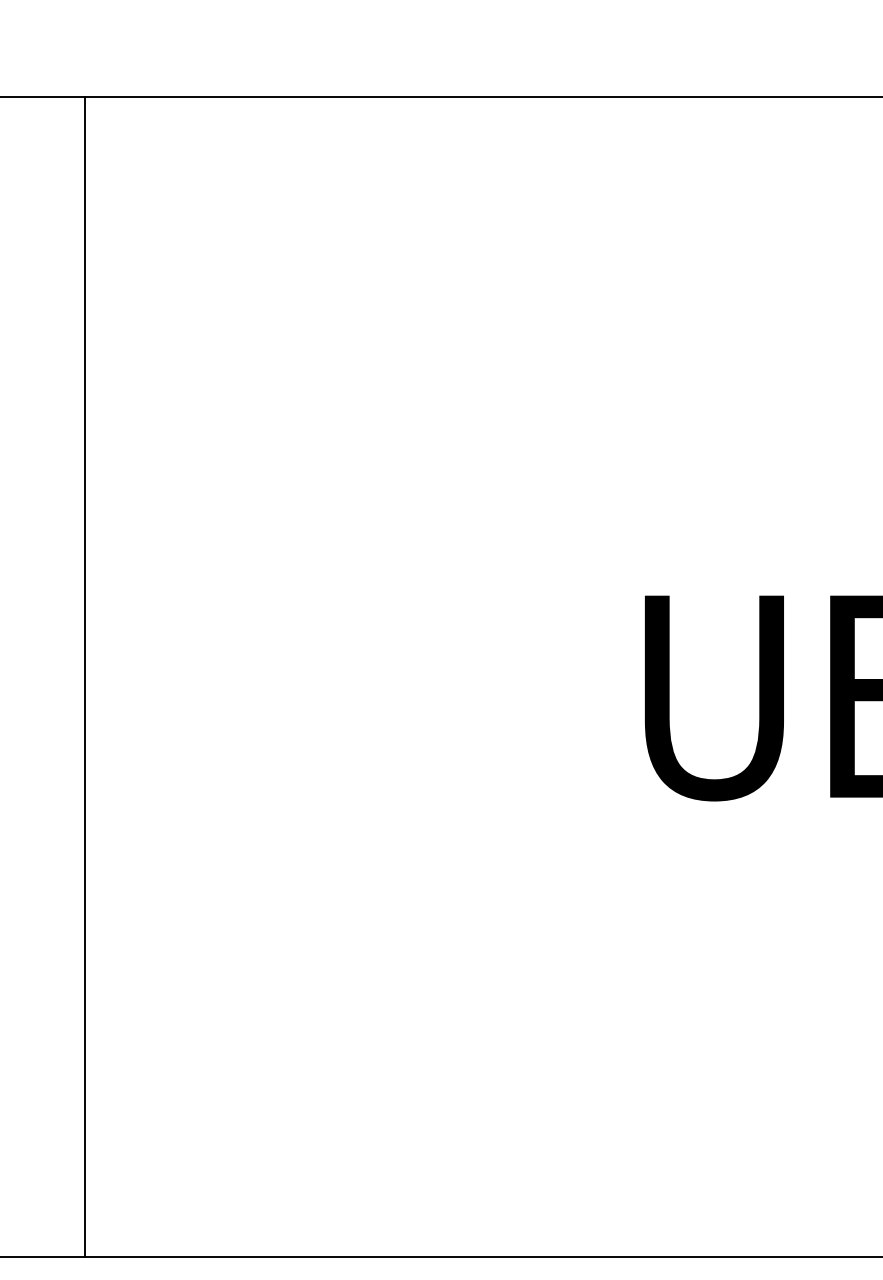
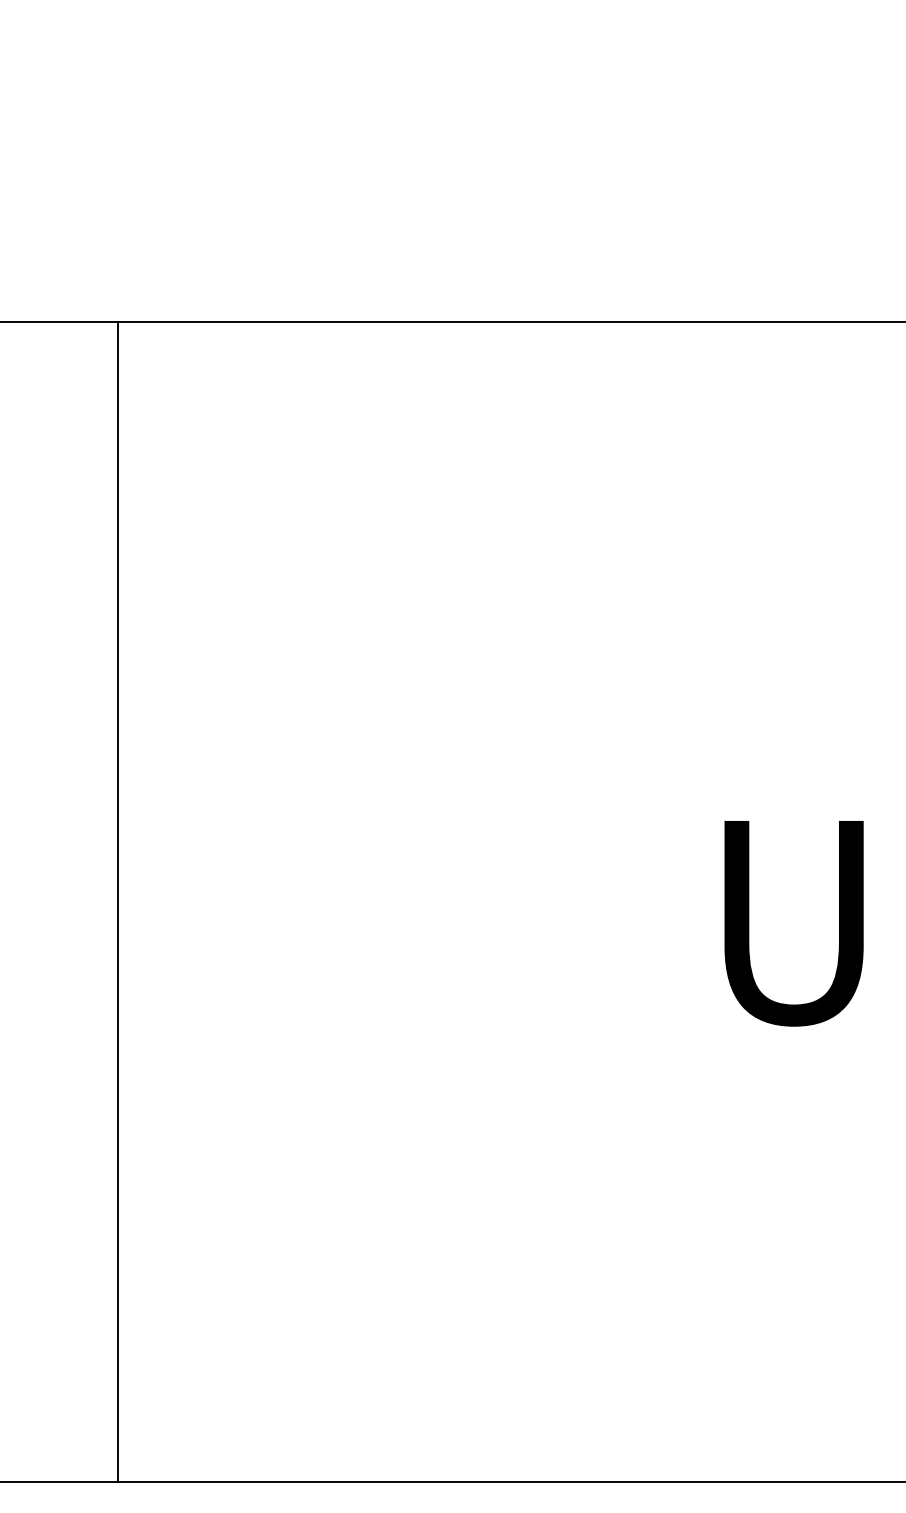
line: (84, 677) -> (118, 902), moved

